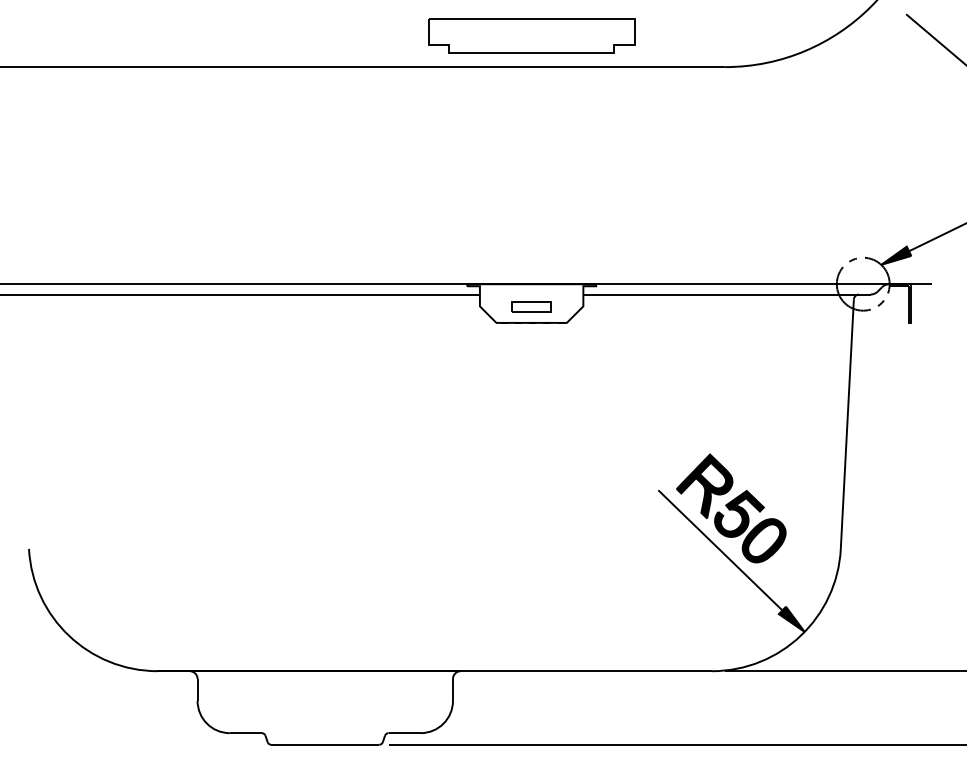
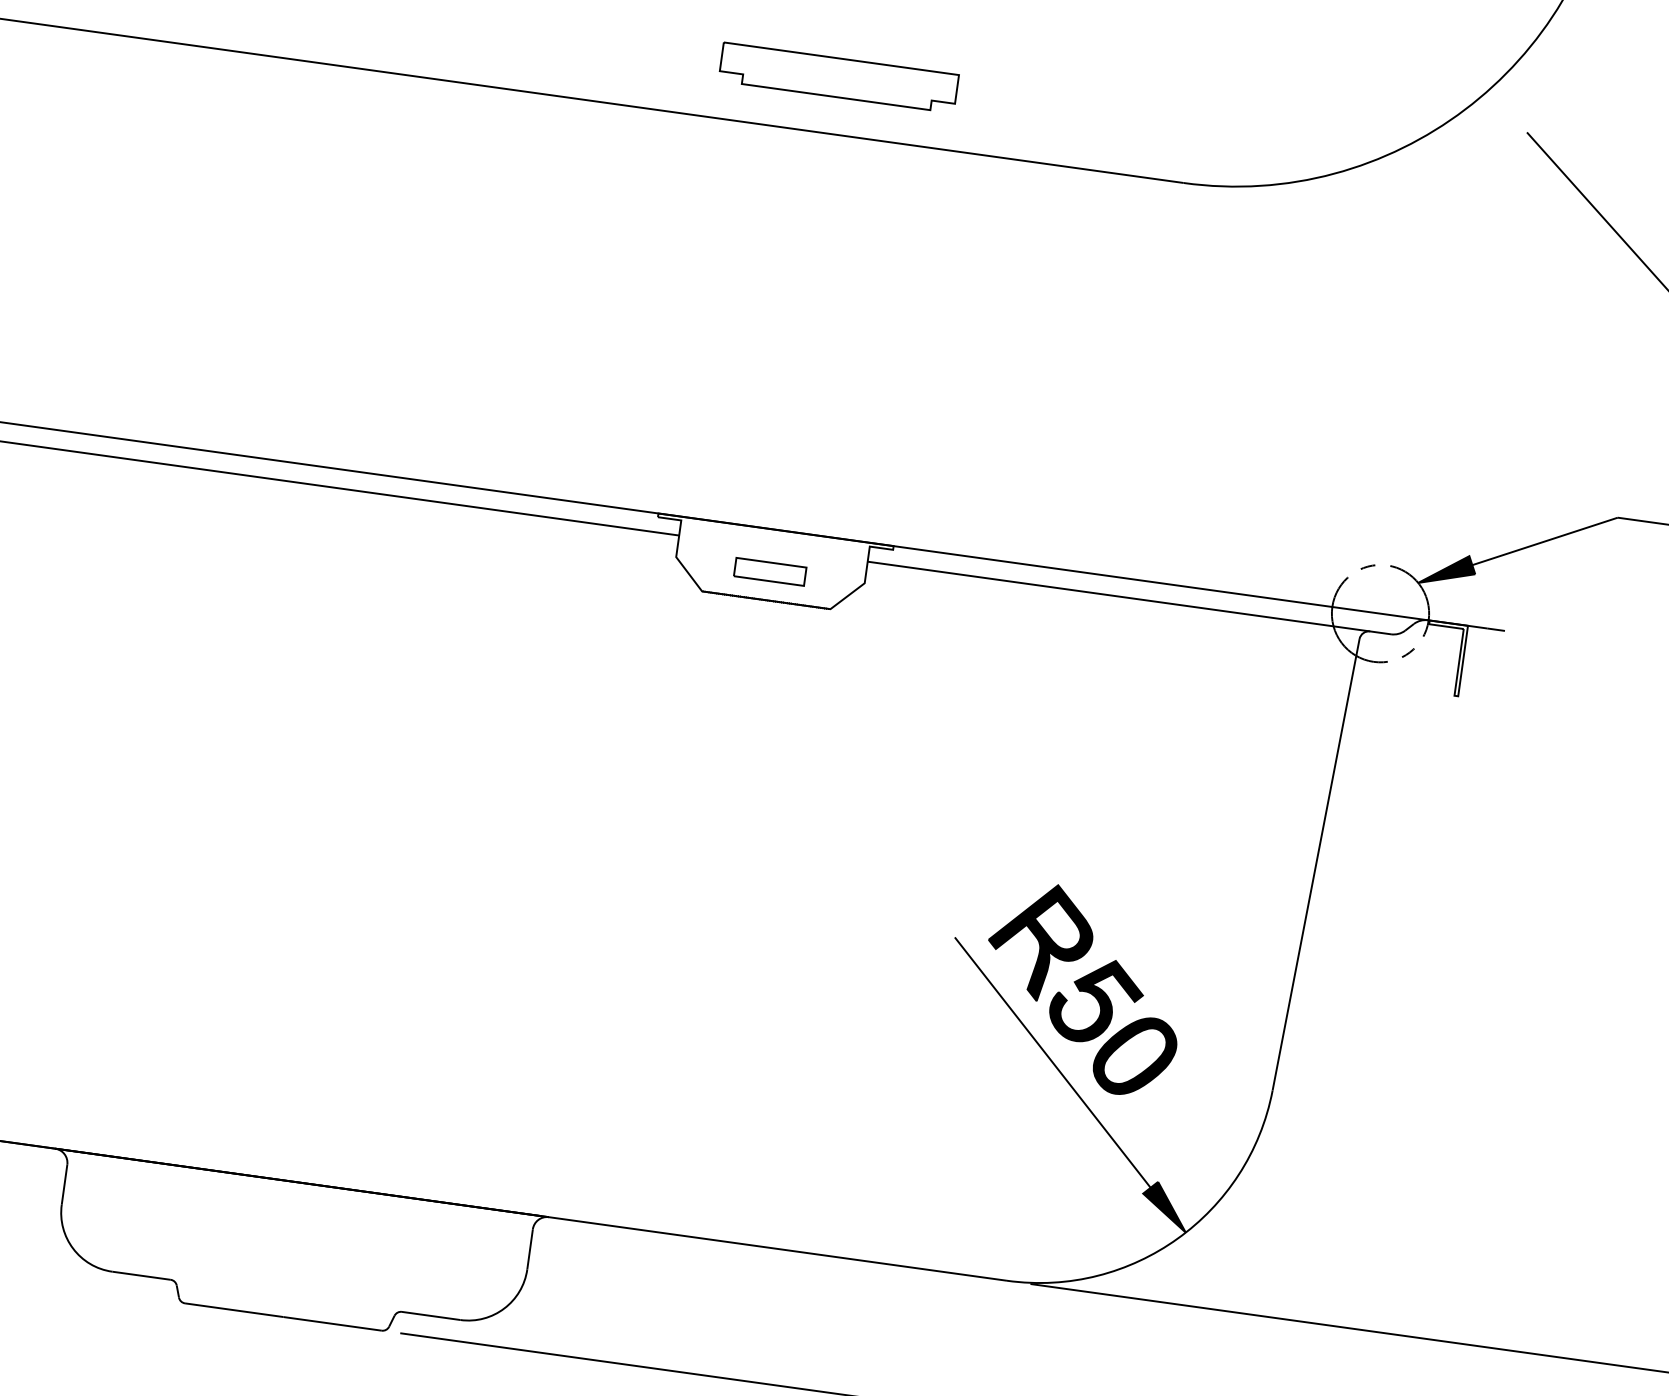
part: (531, 36) -> (838, 78), size x0.62

